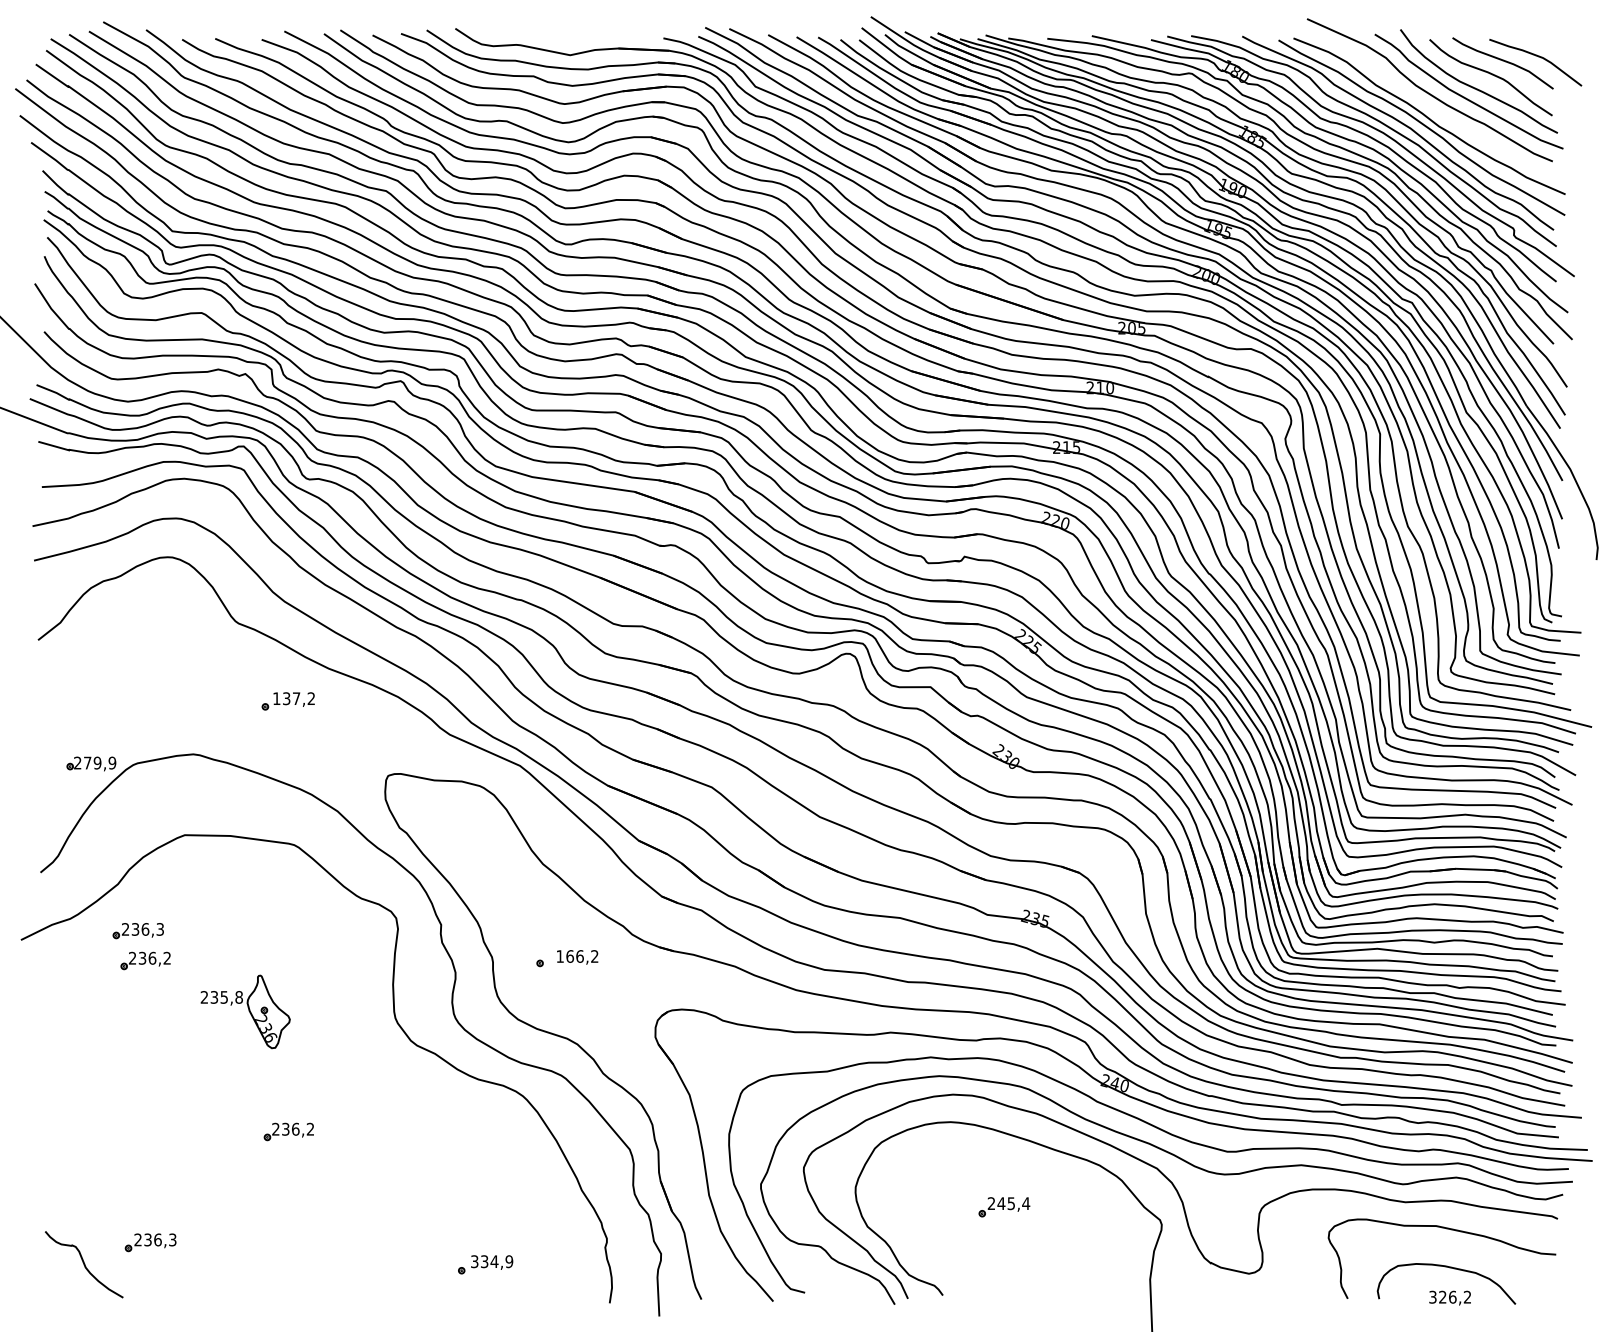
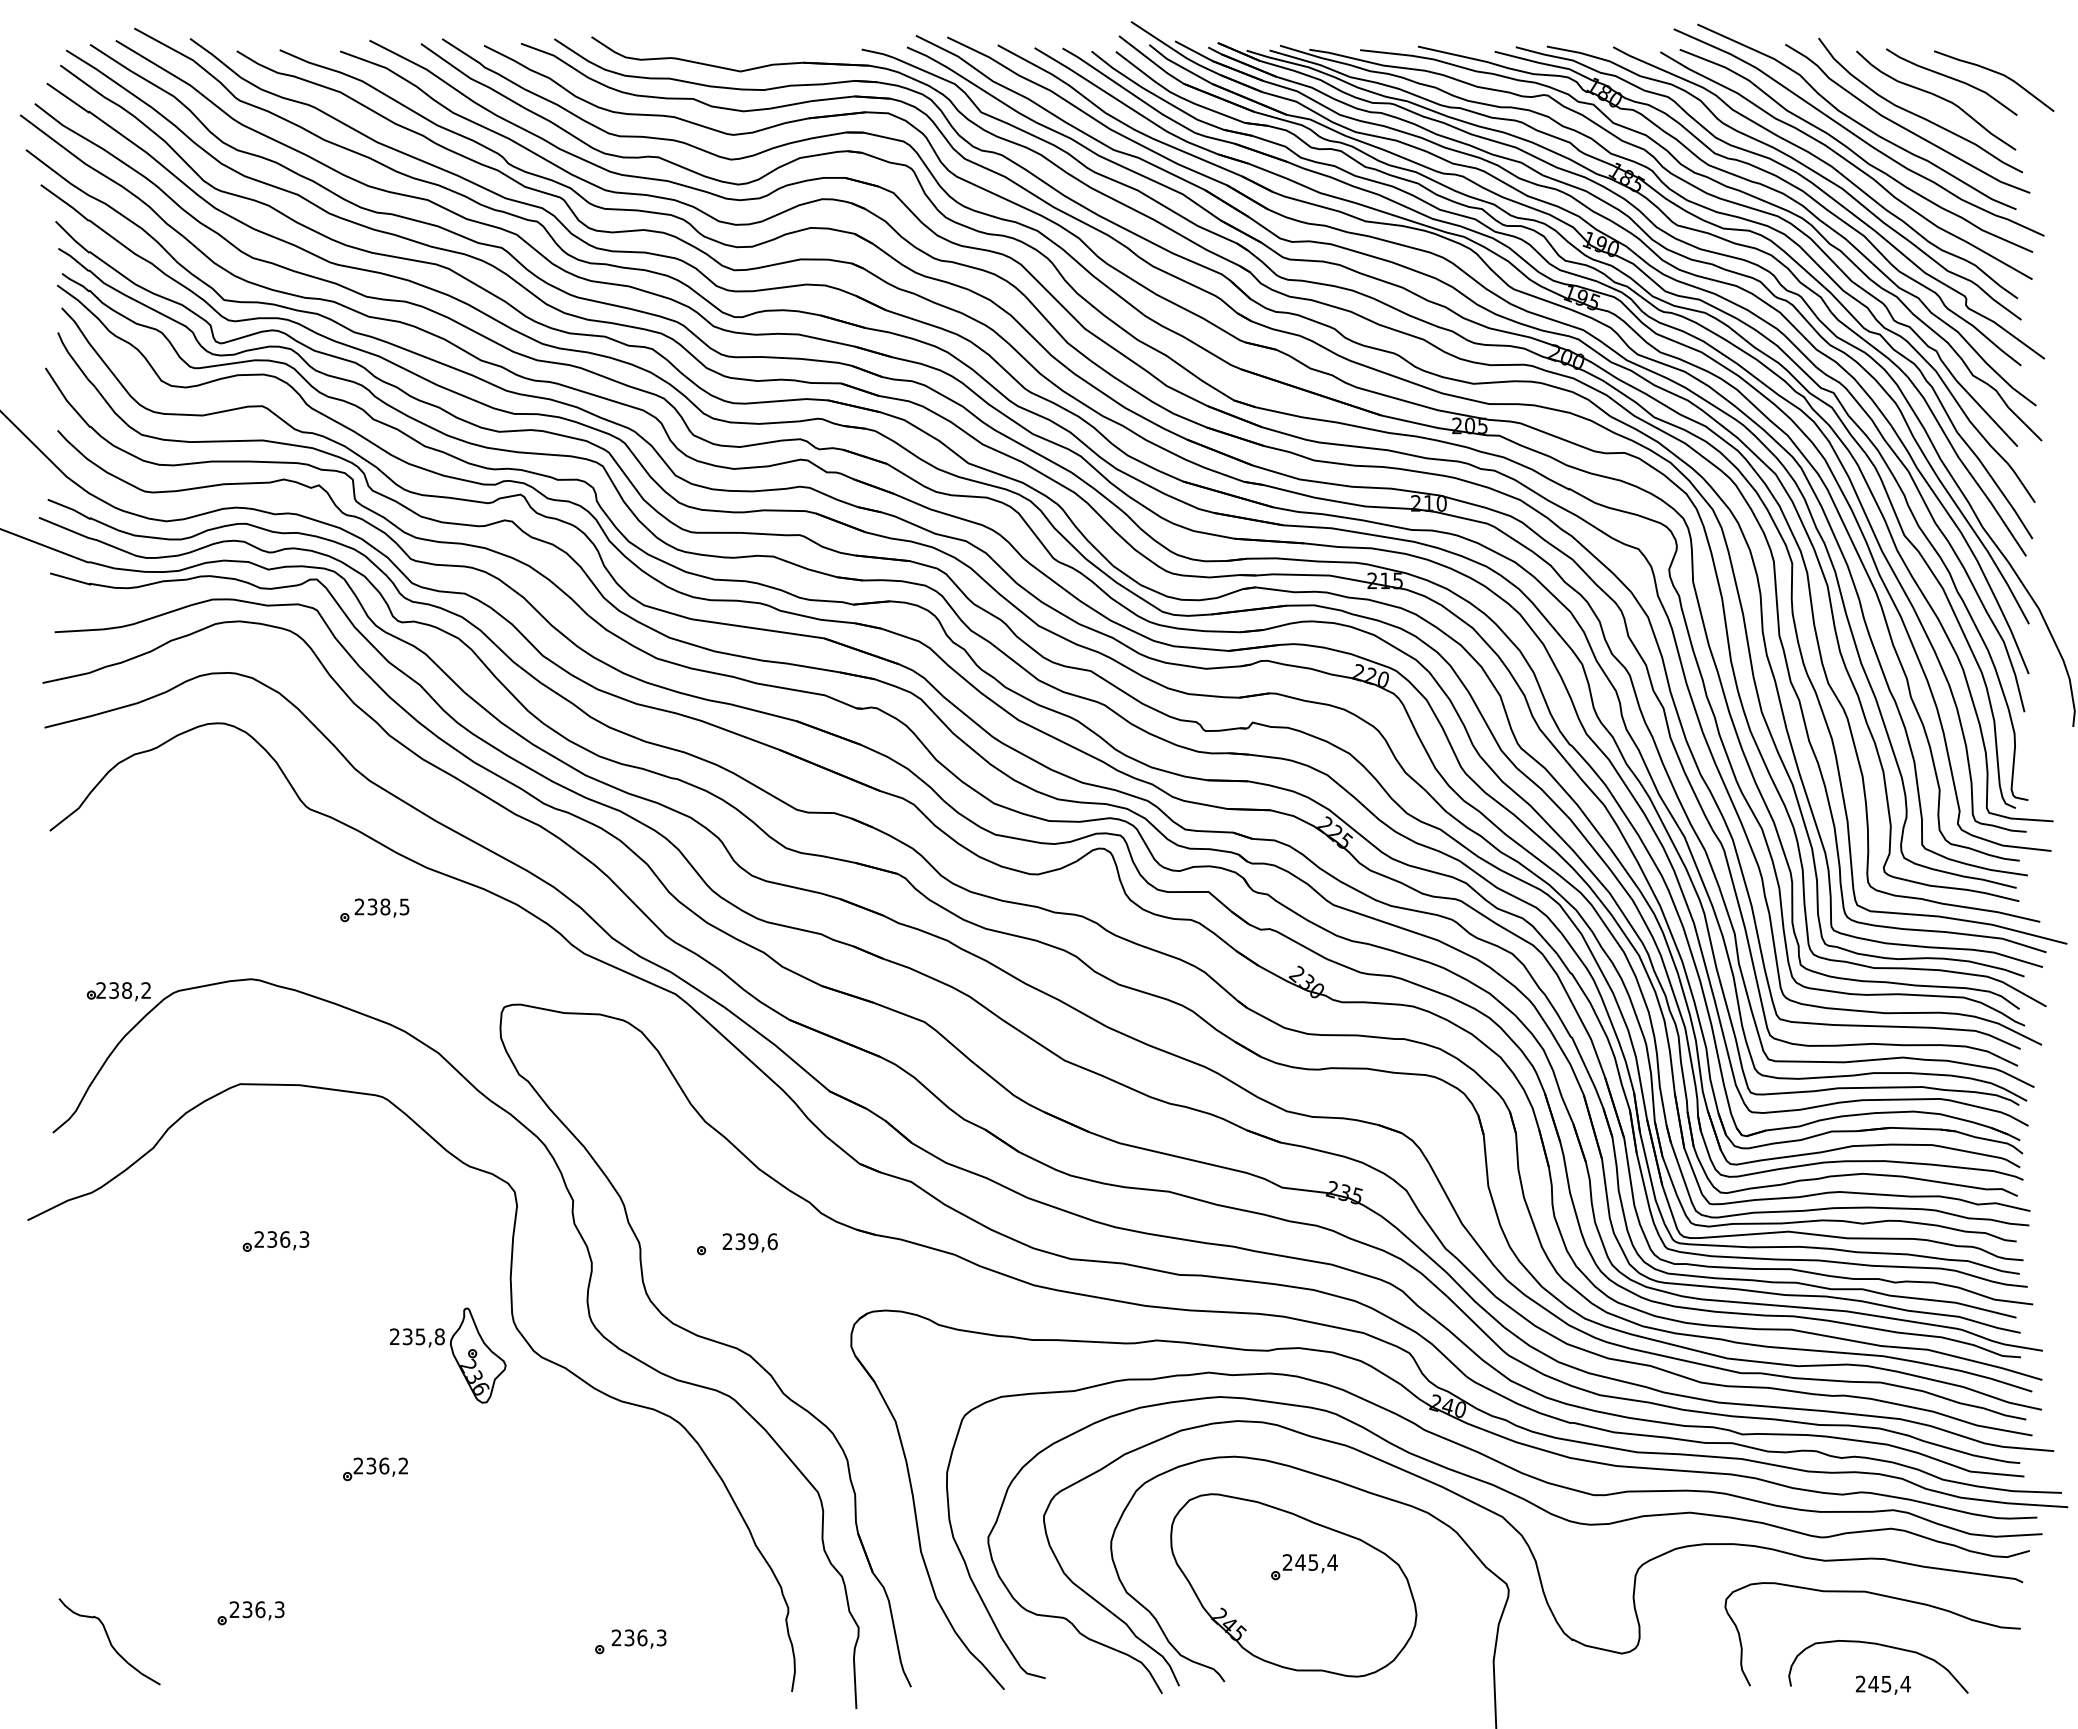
curve: (1429, 103) -> (1856, 134), added
text: (293, 698) -> (381, 906), 137,2 -> 238,5
text: (100, 763) -> (130, 990), 279,9 -> 238,2
part: (138, 930) -> (275, 1241), moved
text: (577, 956) -> (749, 1241), 166,2 -> 239,6
part: (145, 960) -> (189, 1247), removed
part: (245, 1011) -> (448, 1355), moved
part: (996, 1221) -> (1293, 1585), added
part: (150, 1242) -> (250, 1613), moved
text: (491, 1261) -> (638, 1637), 334,9 -> 236,3
text: (1450, 1296) -> (1883, 1683), 326,2 -> 245,4

